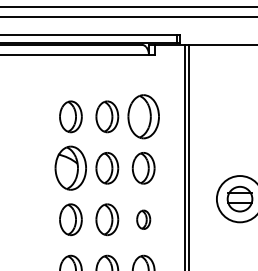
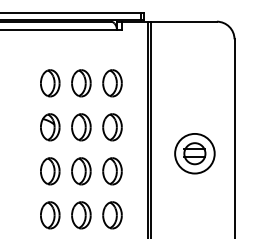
part: (143, 117) -> (112, 83), size x0.71
part: (71, 168) -> (50, 127), size x0.71
part: (143, 219) -> (112, 171), size x1.67

